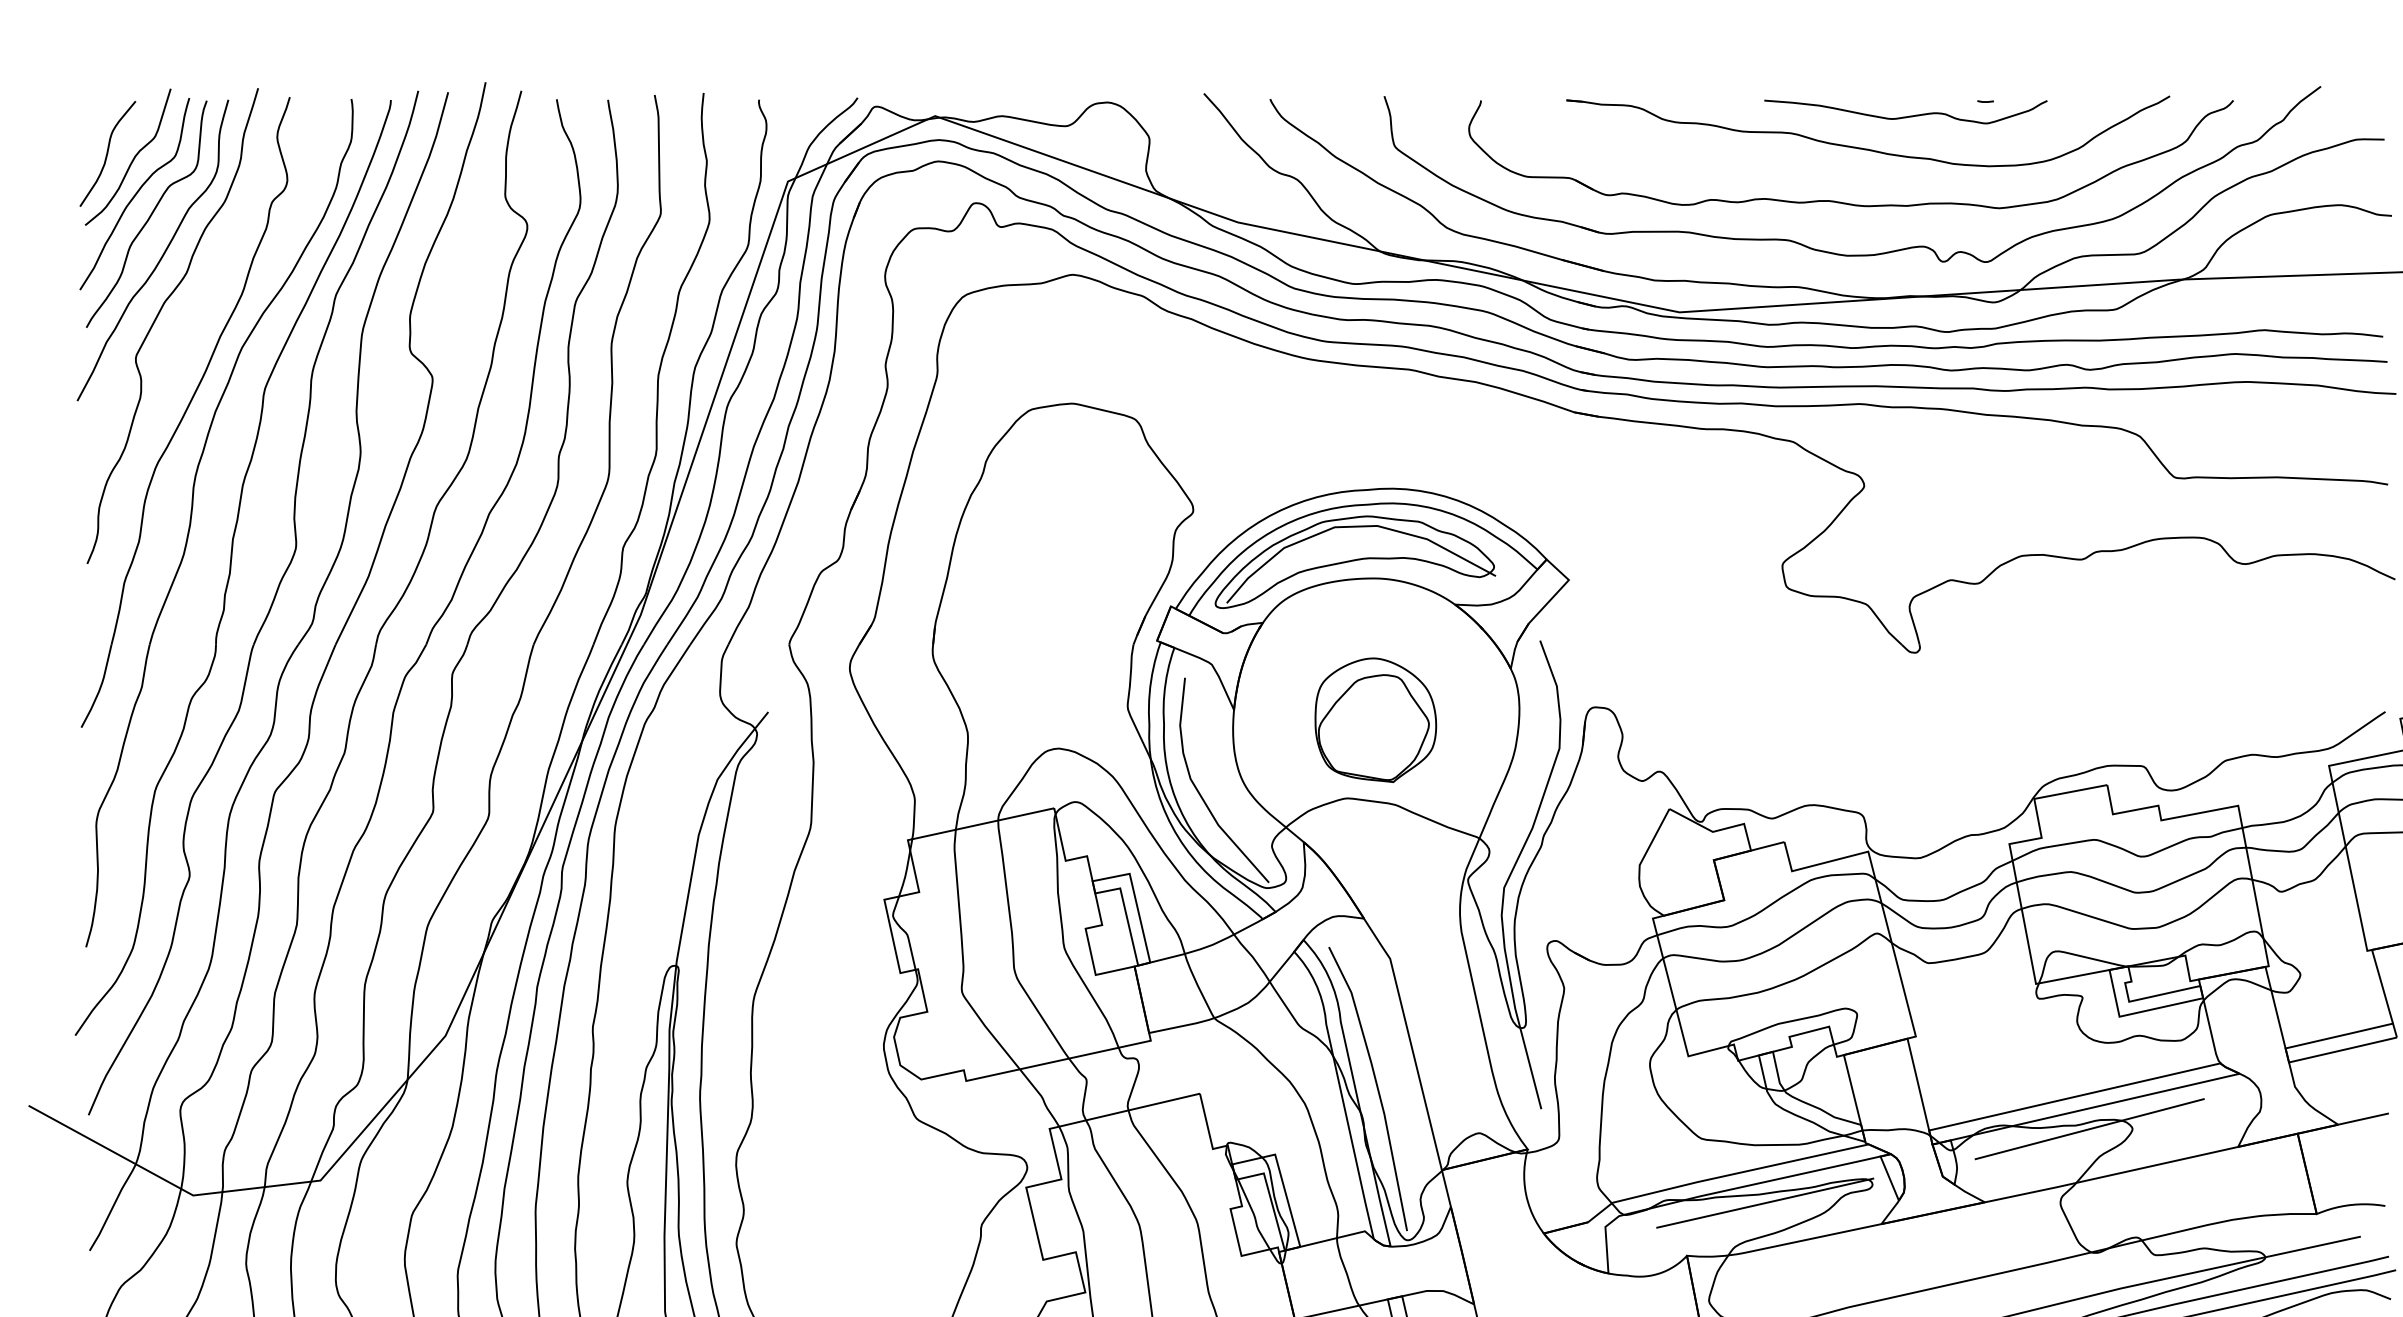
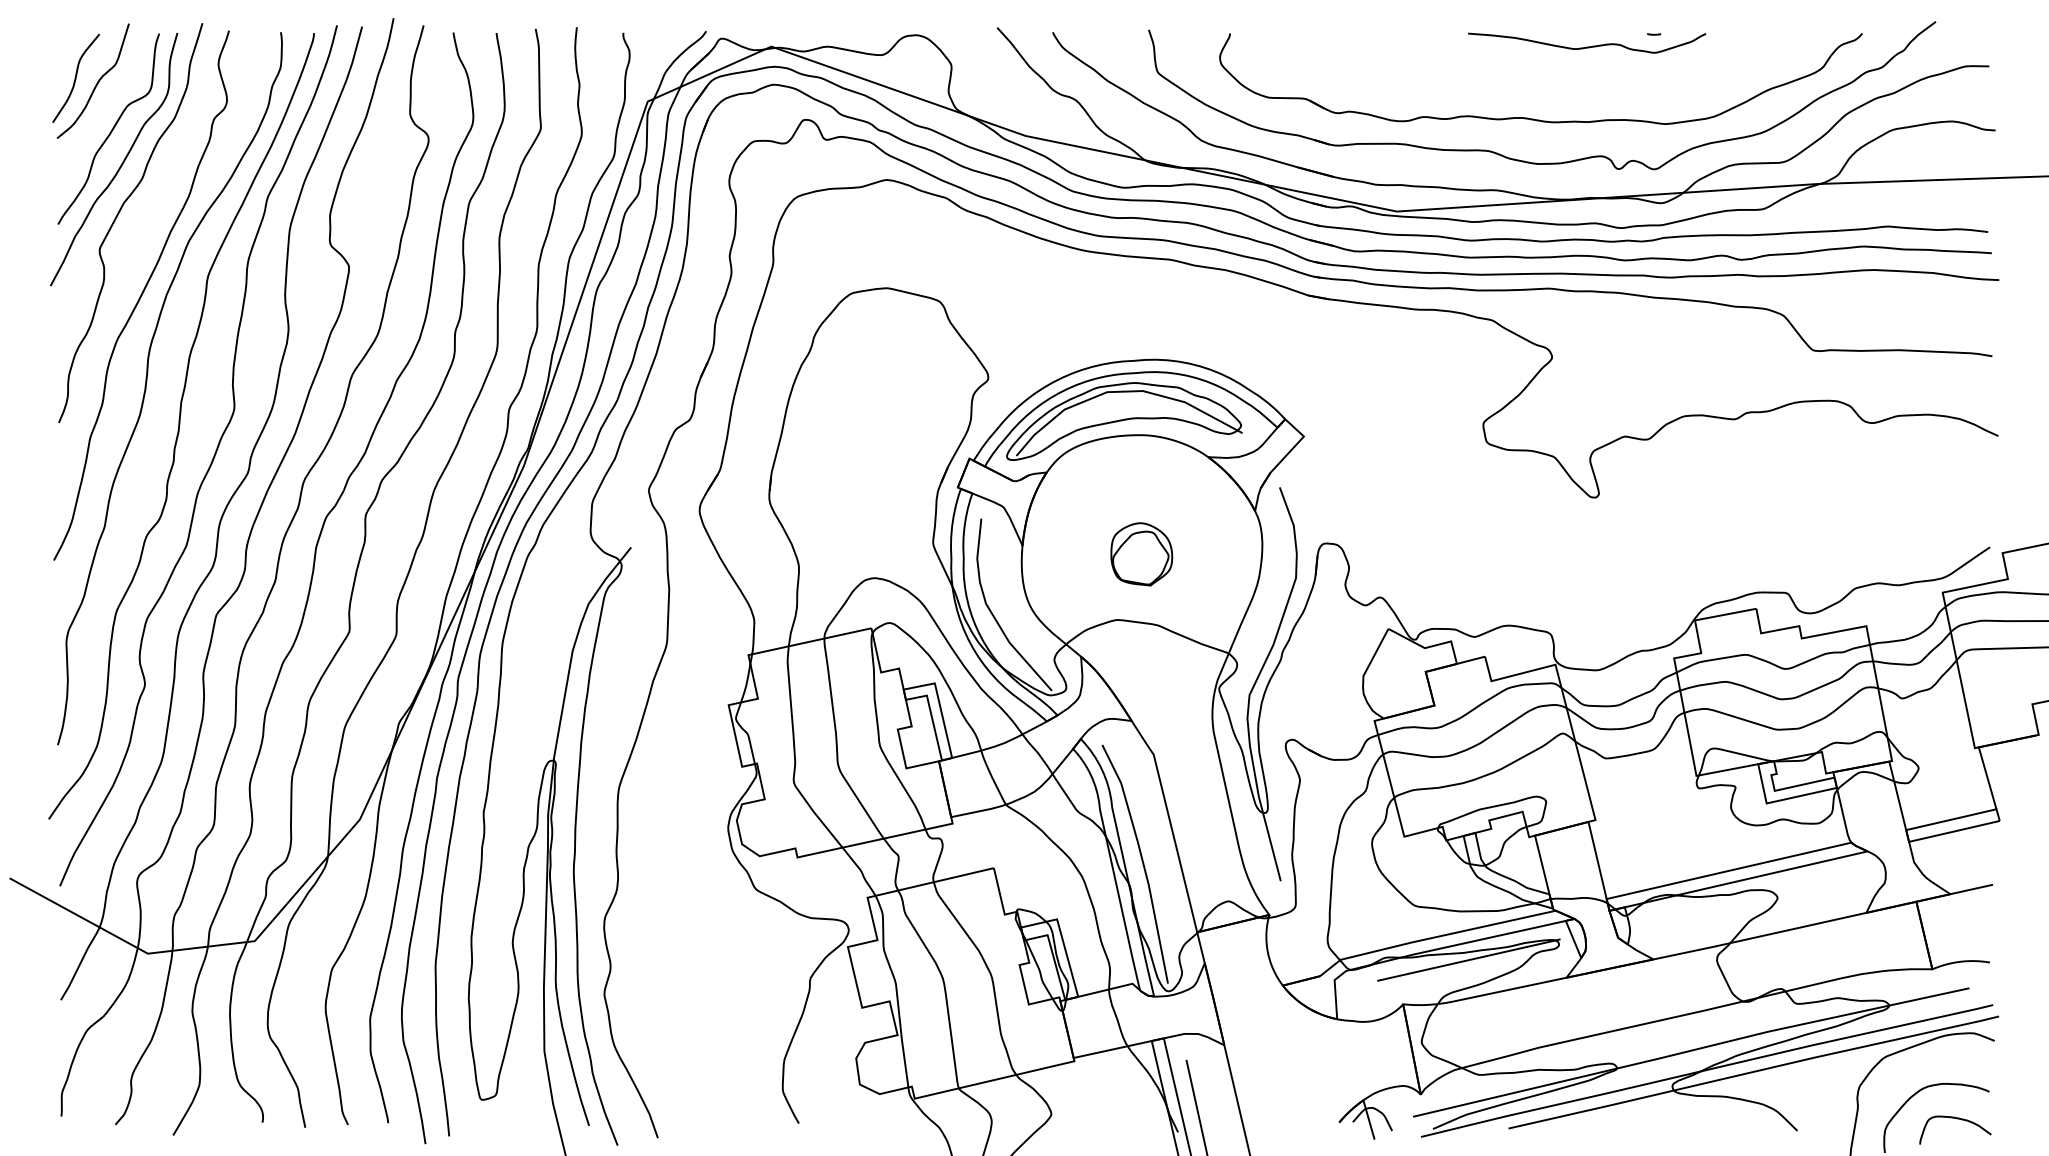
part: (1867, 148) -> (1554, 73), removed
curve: (134, 194) -> (98, 112), removed
part: (1375, 720) -> (1141, 554), size x0.6
line: (2089, 1128) -> (1741, 897), removed

